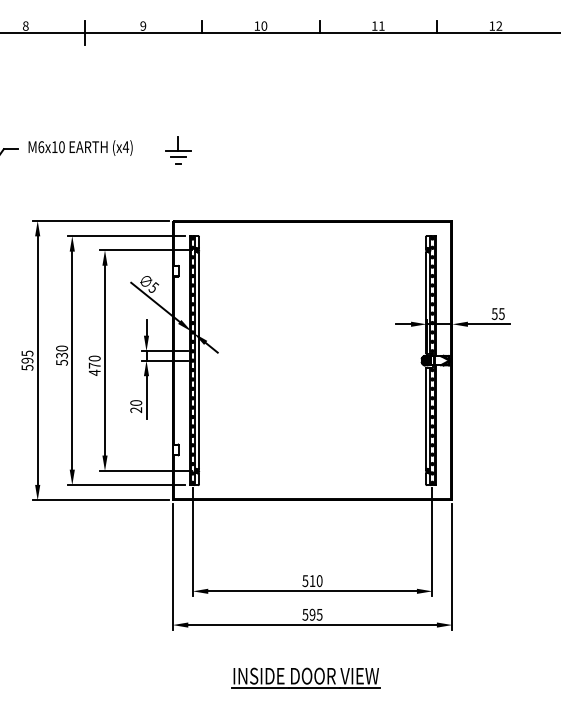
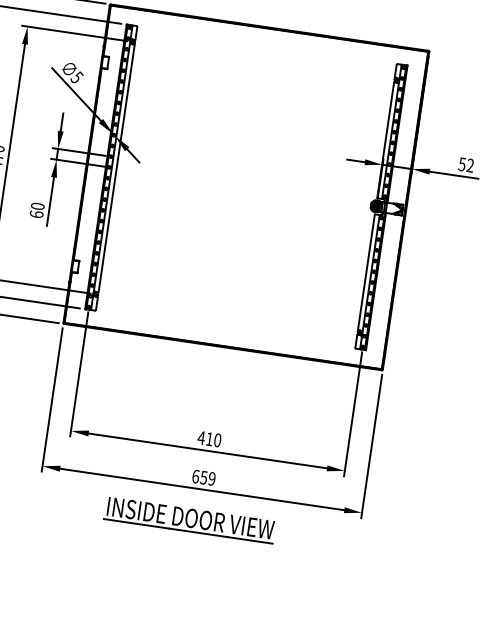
text: (501, 313) -> (470, 164), 55 -> 52
text: (136, 410) -> (36, 214), 20 -> 60
text: (305, 581) -> (201, 438), 510 -> 410
text: (312, 614) -> (203, 477), 595 -> 659
part: (305, 677) -> (189, 519), moved

